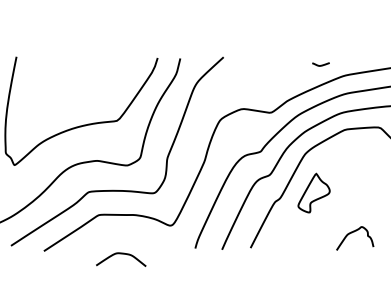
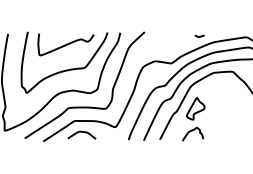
curve: (83, 79) -> (65, 44), added
curve: (354, 233) -> (192, 131), moved
curve: (120, 254) -> (81, 132), moved

